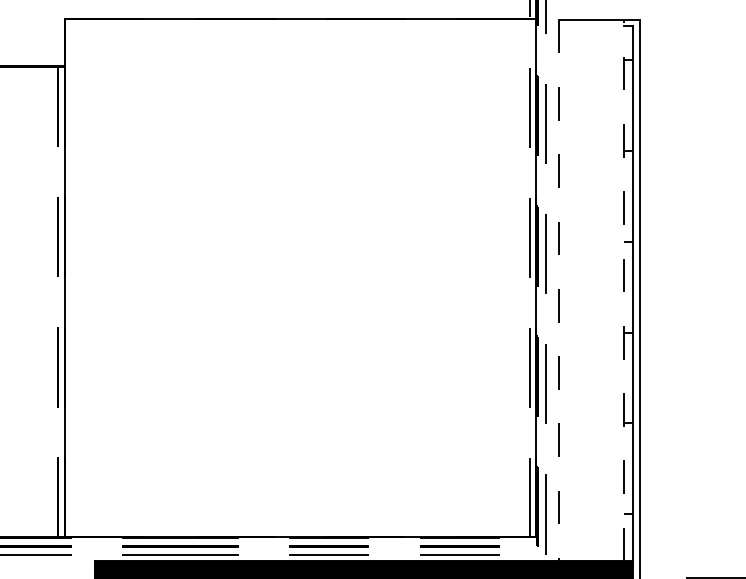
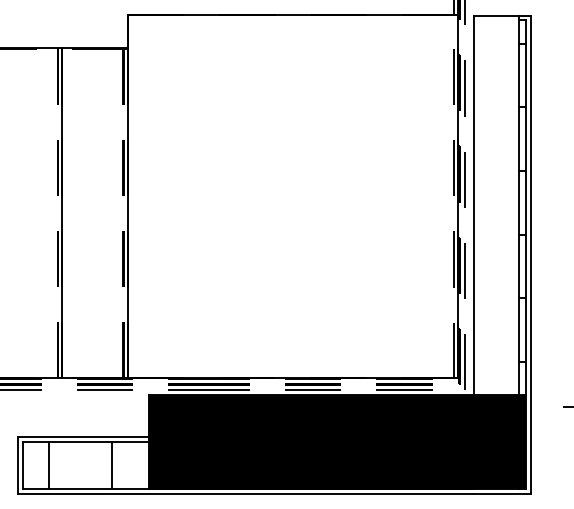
line: (559, 290) -> (474, 205), dashed -> solid
line: (623, 290) -> (519, 205), dashed -> solid

